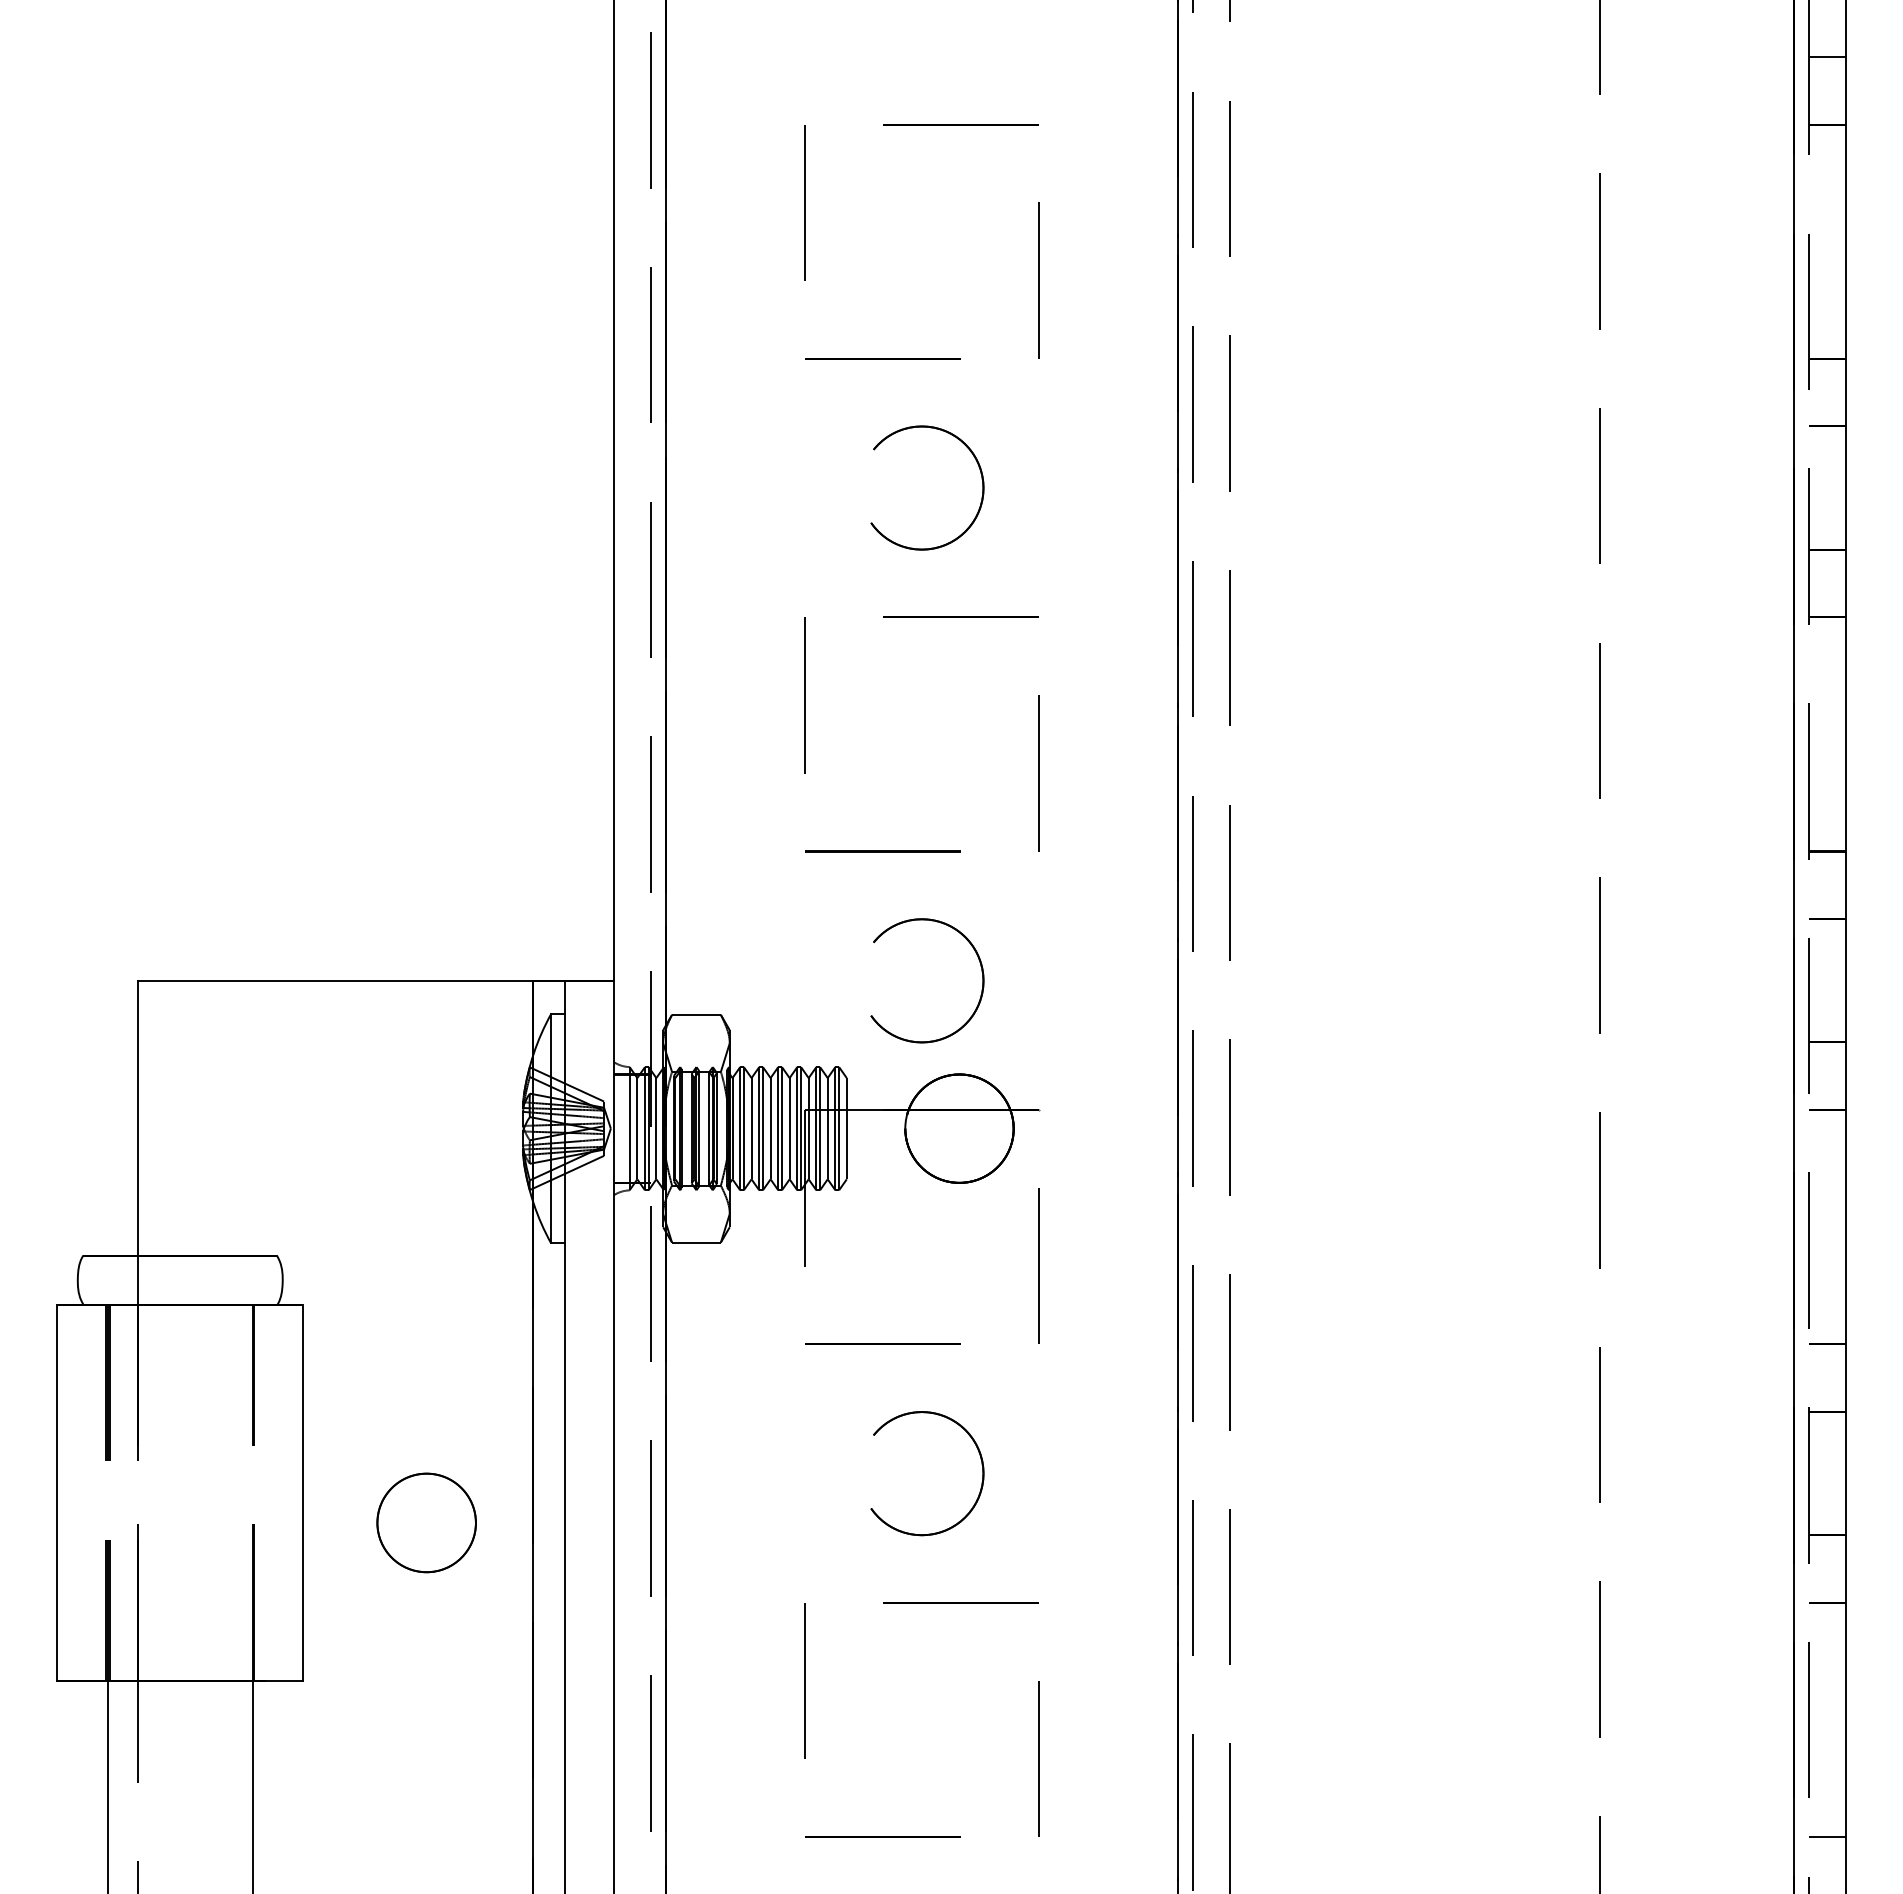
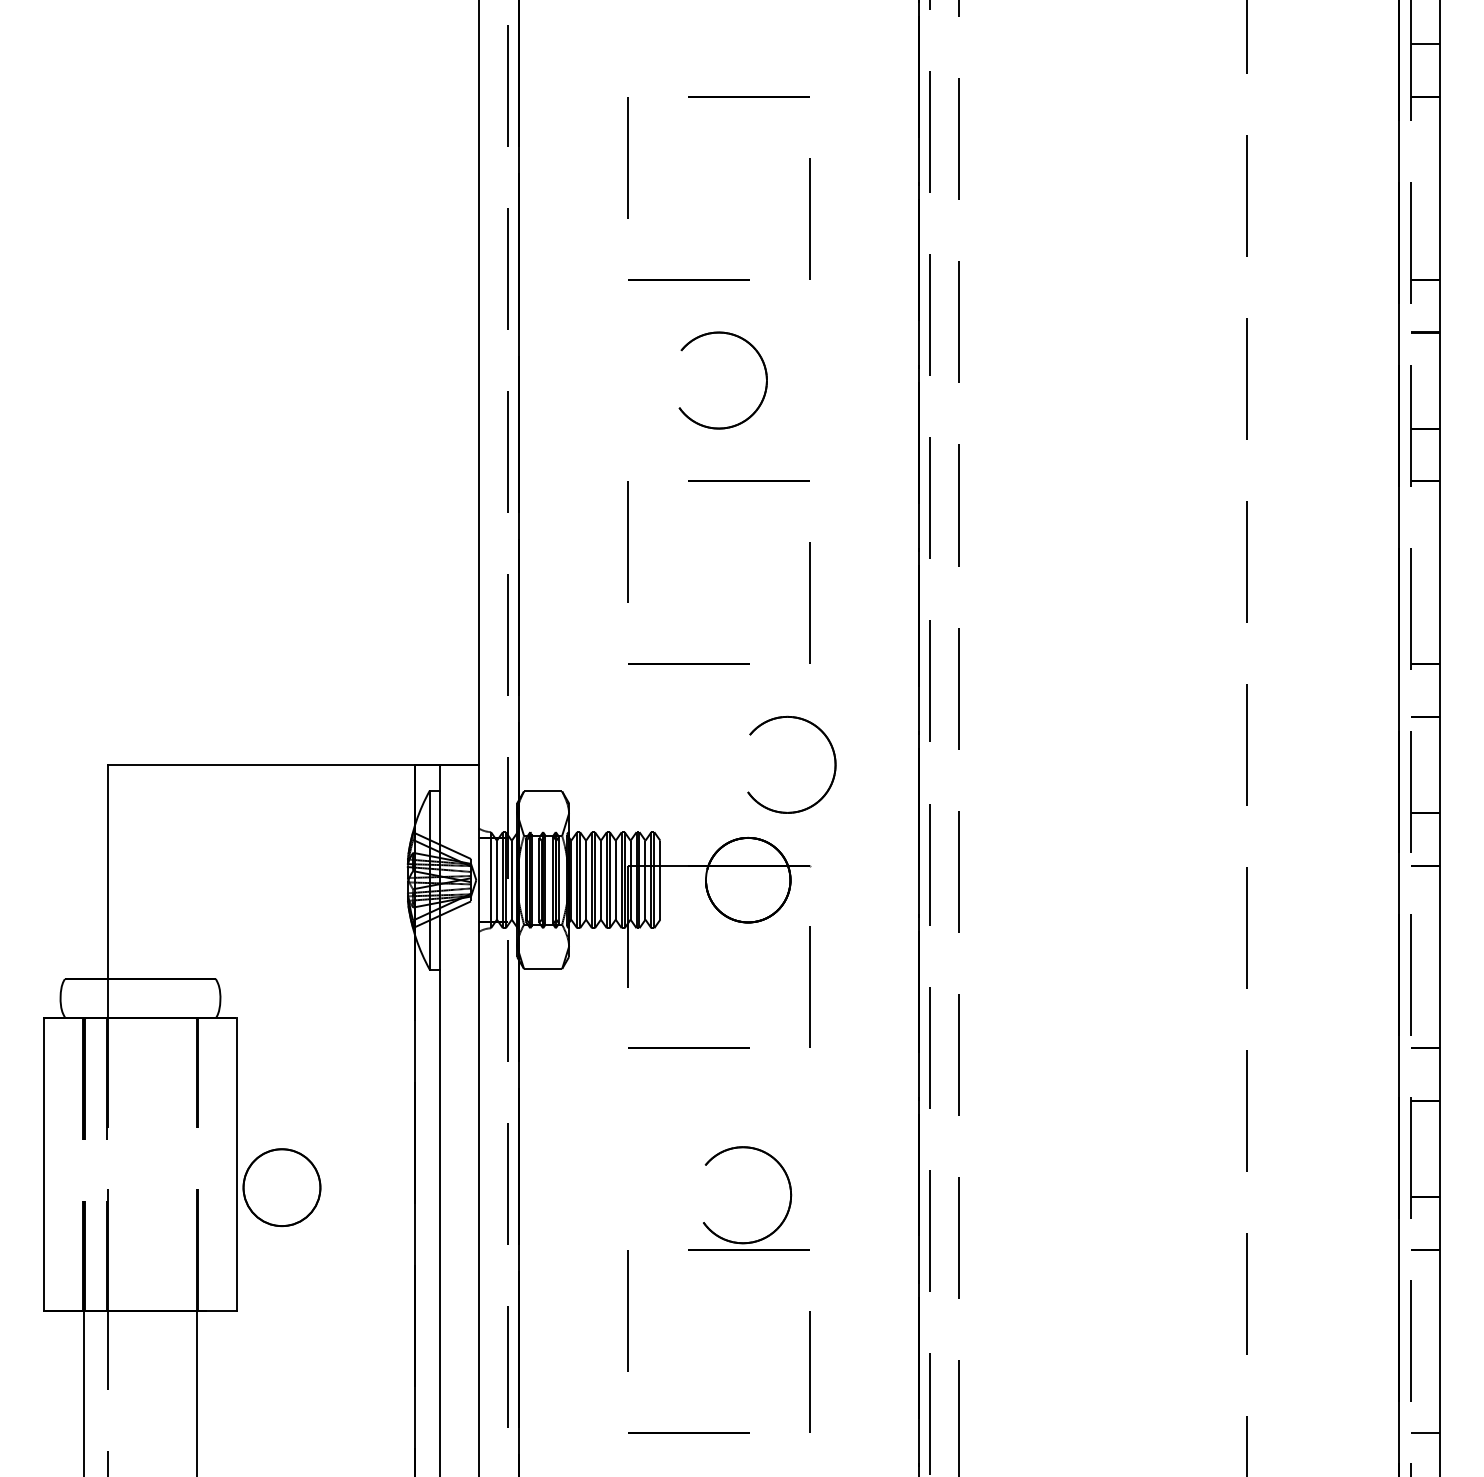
part: (981, 972) -> (834, 758), moved
part: (981, 1464) -> (789, 1188), moved
part: (426, 1522) -> (281, 1187), moved

